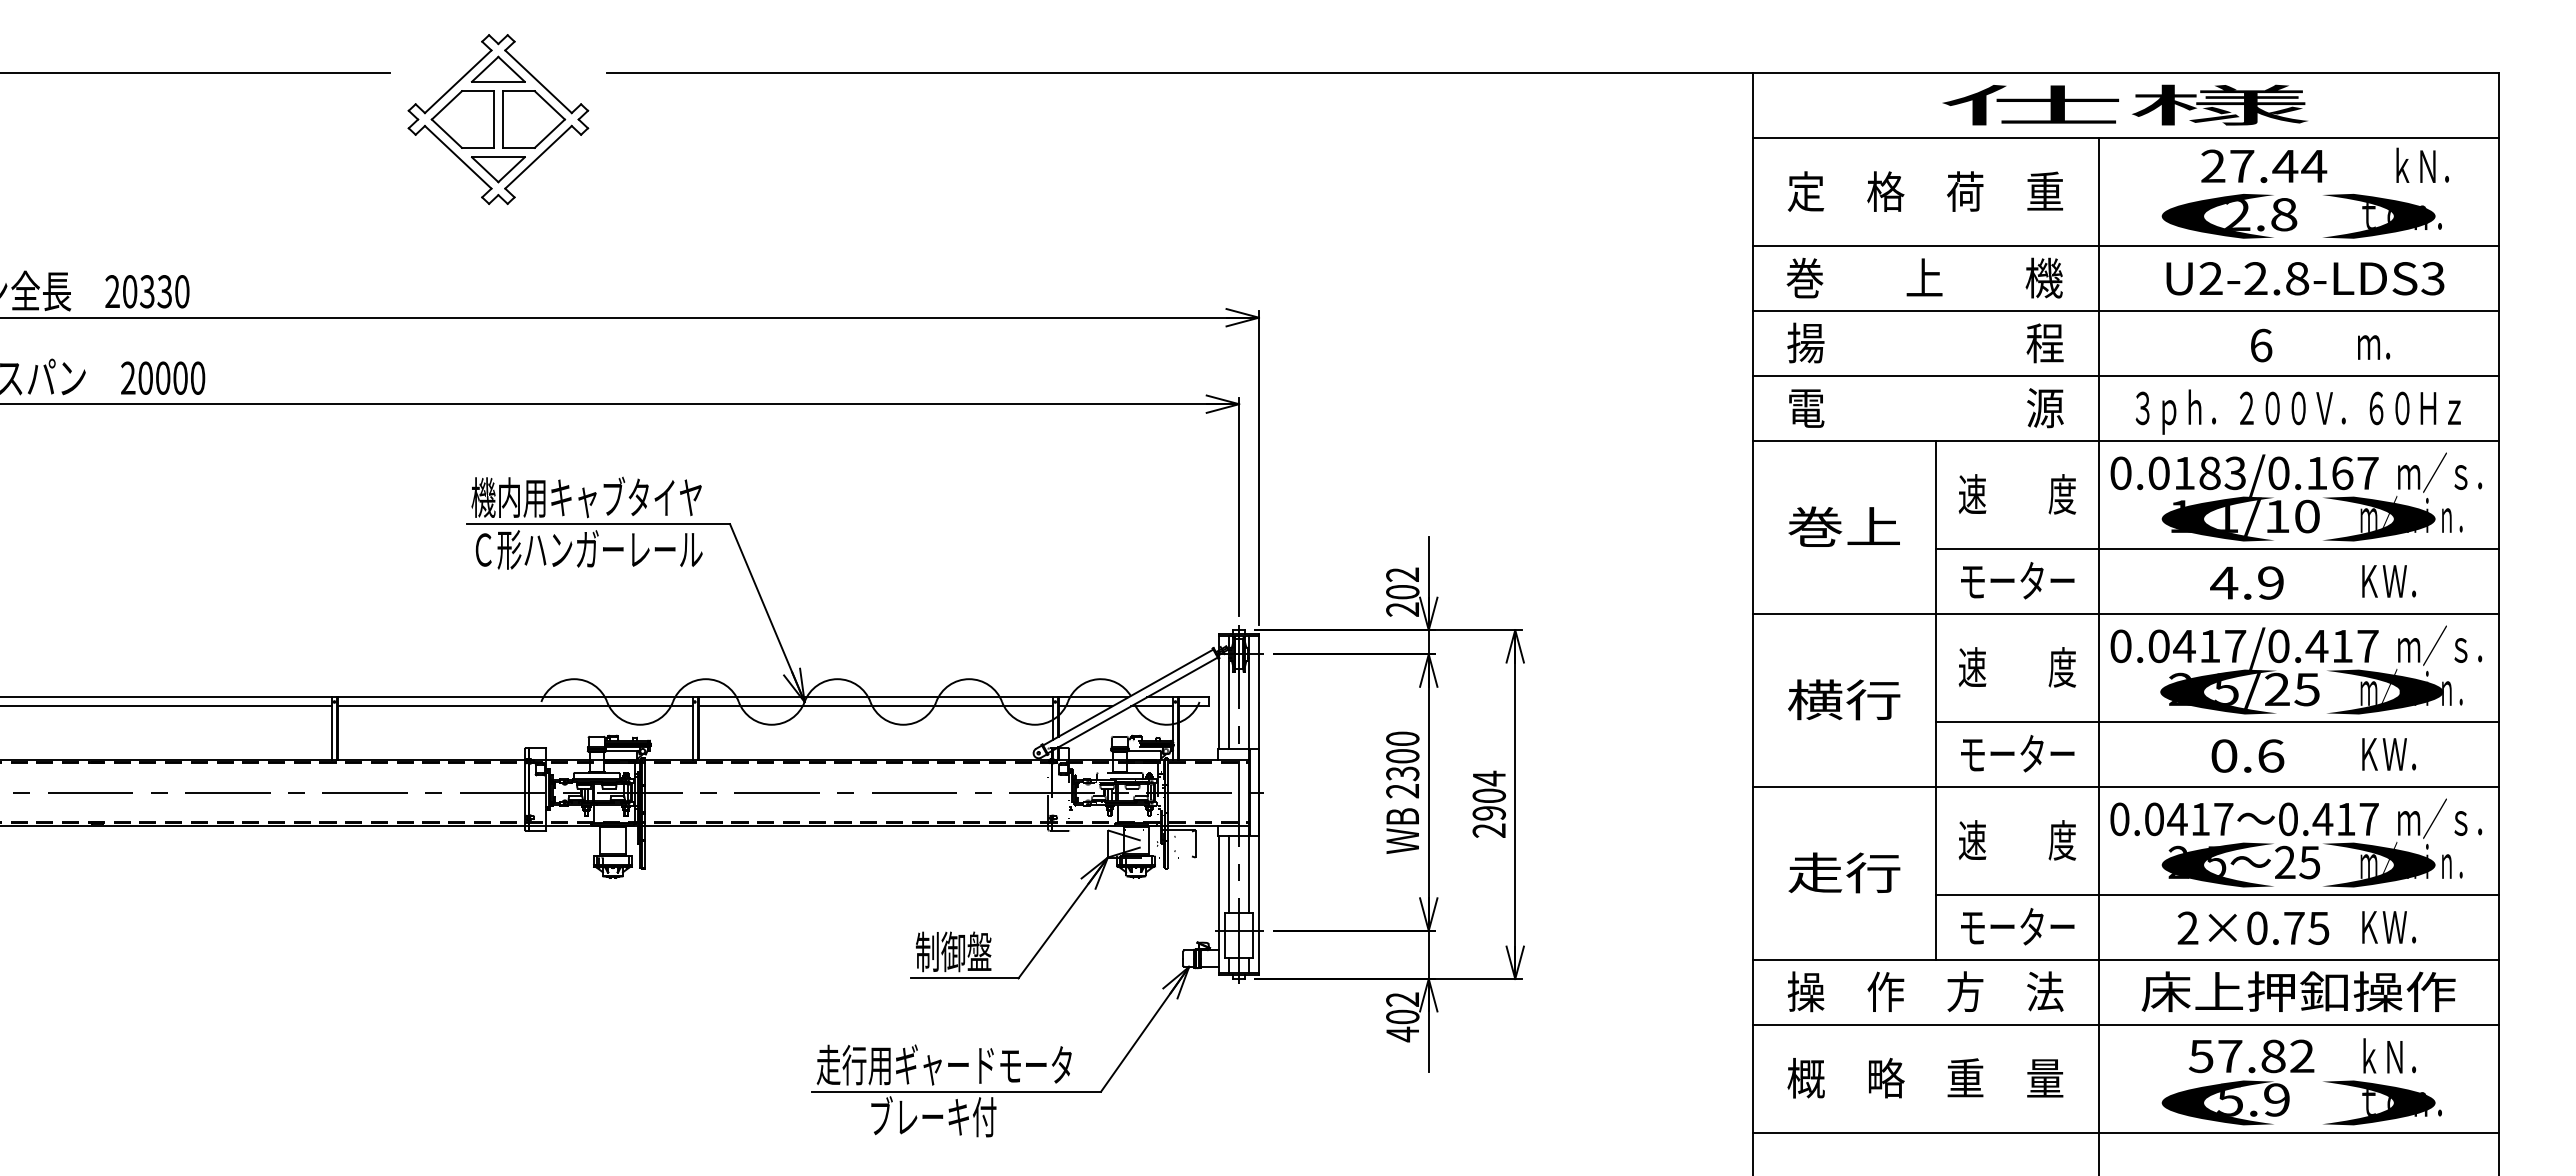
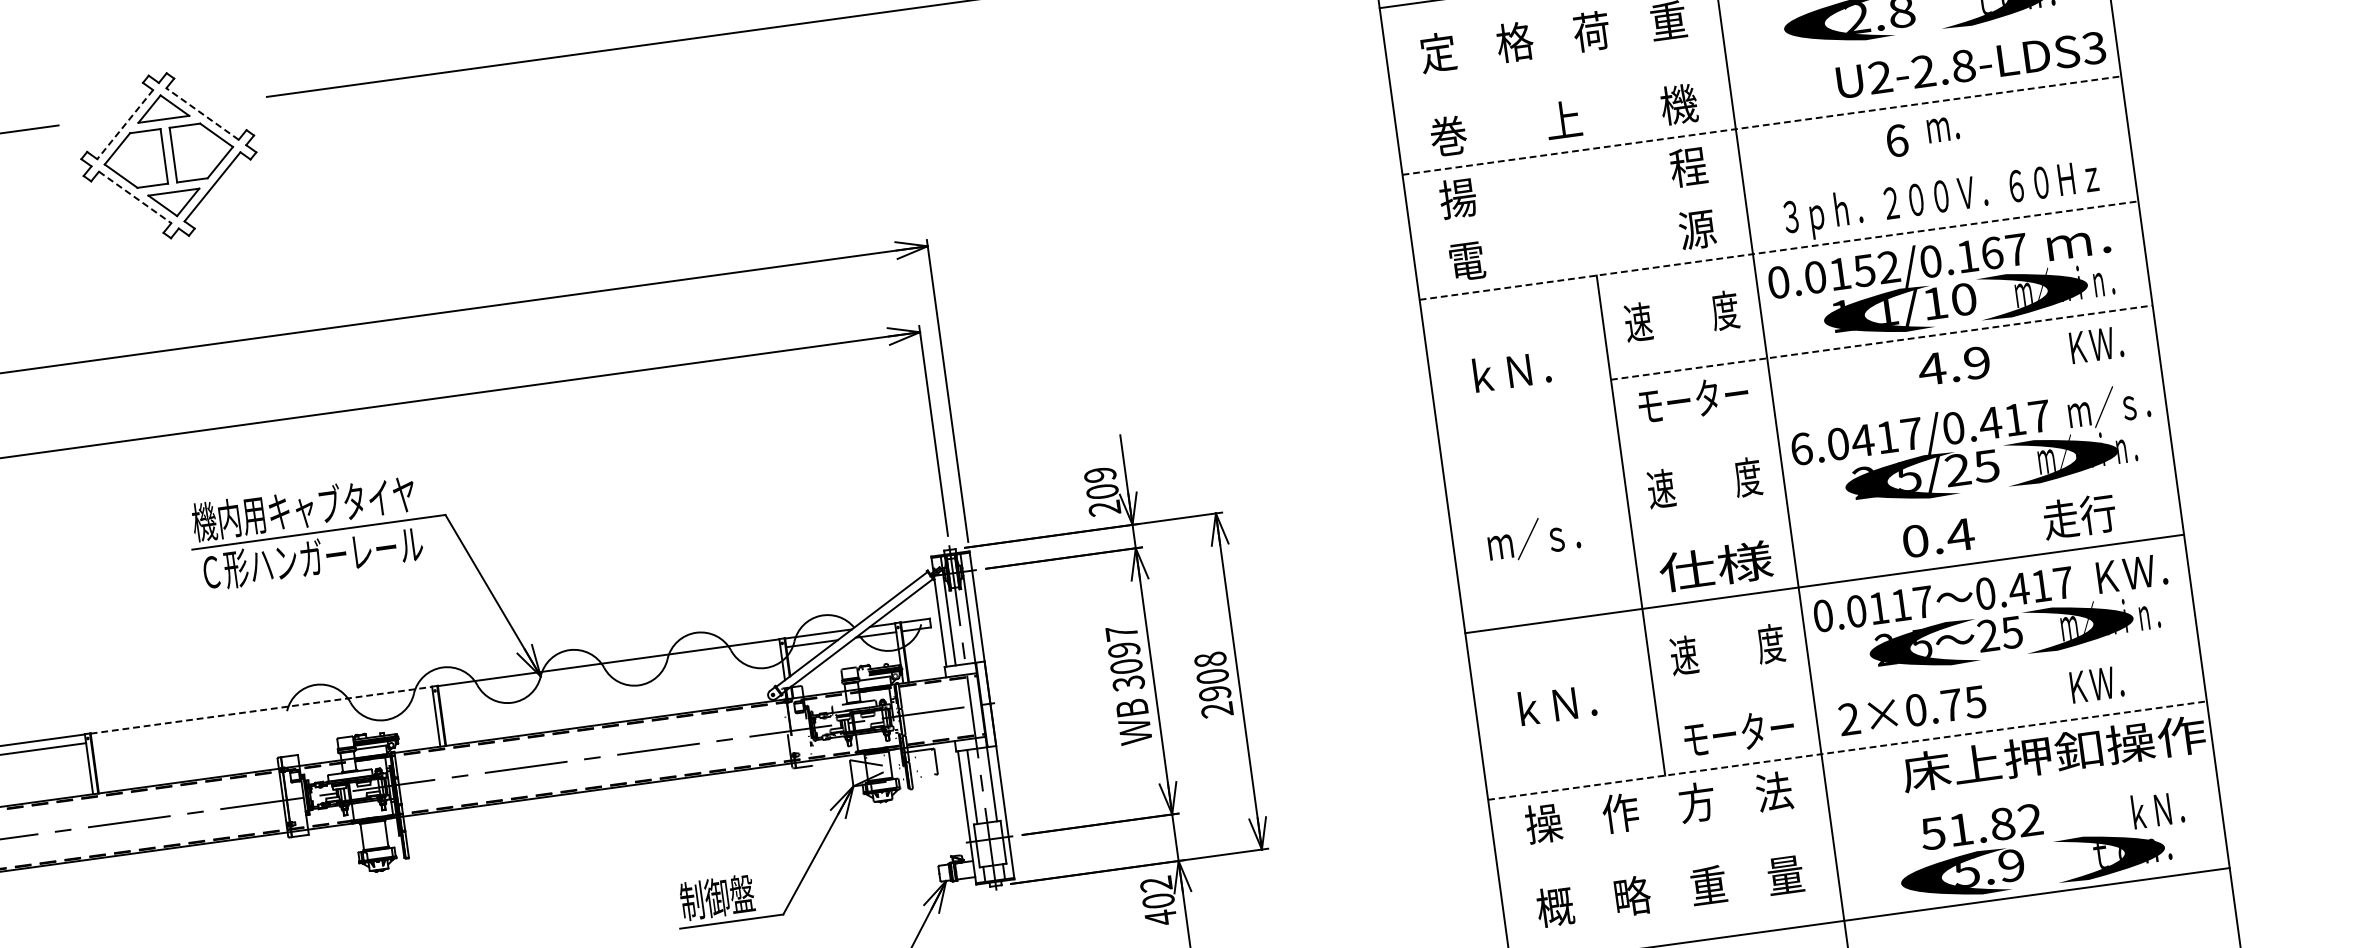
line: (458, 81) -> (125, 124), solid -> dashed
line: (538, 81) -> (202, 113), solid -> dashed
line: (458, 157) -> (135, 197), solid -> dashed
line: (2125, 246) -> (1753, 63), removed
text: (2305, 278) -> (1971, 64), moved
line: (2126, 311) -> (1762, 125), solid -> dashed
text: (2374, 347) -> (1943, 129), moved
line: (2125, 376) -> (1770, 188), removed
line: (2126, 440) -> (1779, 250), solid -> dashed
text: (2440, 472) -> (2086, 239), ｍ／ｓ． -> ｍ．
text: (2222, 473) -> (1876, 269), 0.0183/0.167 -> 0.0152/0.167
text: (1843, 526) -> (1518, 370), 巻上 -> ｋＮ．
line: (2218, 549) -> (1882, 342), solid -> dashed
text: (1402, 574) -> (1099, 474), 202 -> 209
text: (2388, 581) -> (2096, 345), moved
text: (2246, 582) -> (1953, 365), moved
line: (2125, 613) -> (1801, 416), removed
text: (2120, 646) -> (1801, 449), 0.0417/0.417 -> 6.0417/0.417
line: (515, 697) -> (261, 710), solid -> dashed
text: (1844, 699) -> (1542, 536), 横行 -> ｍ／ｓ．
line: (515, 706) -> (262, 718), removed
line: (875, 706) -> (609, 671), removed
line: (2217, 722) -> (1904, 509), removed
text: (2017, 753) -> (1716, 566), モーター -> 仕様
text: (2394, 753) -> (2079, 516), ＫＷ． -> 走行
text: (2270, 755) -> (1960, 534), 0.6 -> 0.4
text: (1402, 764) -> (1125, 657), 2300 -> 3097
text: (1488, 778) -> (1209, 659), 2904 -> 2908
text: (2440, 818) -> (2132, 572), ｍ／ｓ． -> ＫＷ．
text: (2177, 819) -> (1878, 608), 0.0417 -> 0.0117
text: (1844, 872) -> (1565, 703), 走行 -> ｋＮ．
line: (2217, 895) -> (1927, 676), removed
text: (2253, 927) -> (1912, 709), moved
line: (2126, 959) -> (1848, 750), solid -> dashed
text: (2298, 991) -> (2053, 753), moved
line: (2125, 1024) -> (1855, 812), removed
text: (2389, 1055) -> (2157, 808), moved
text: (2230, 1056) -> (1961, 829), 57.82 -> 51.82

